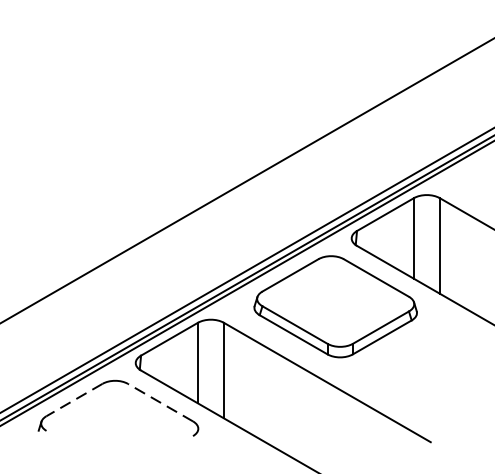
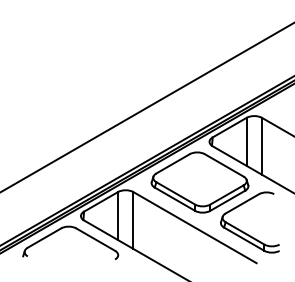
part: (407, 387) -> (242, 230), added
line: (74, 400) -> (44, 238), dashed -> solid
line: (160, 402) -> (95, 239), dashed -> solid

